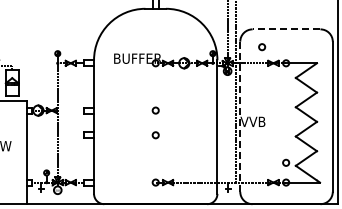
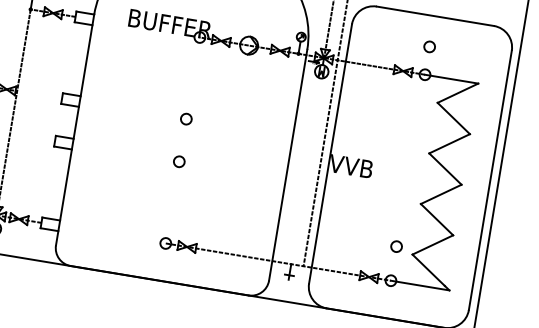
line: (286, 29) -> (435, 16), dashed -> solid
circle: (262, 47) -> (430, 47), moved
line: (240, 117) -> (330, 155), dashed -> solid

